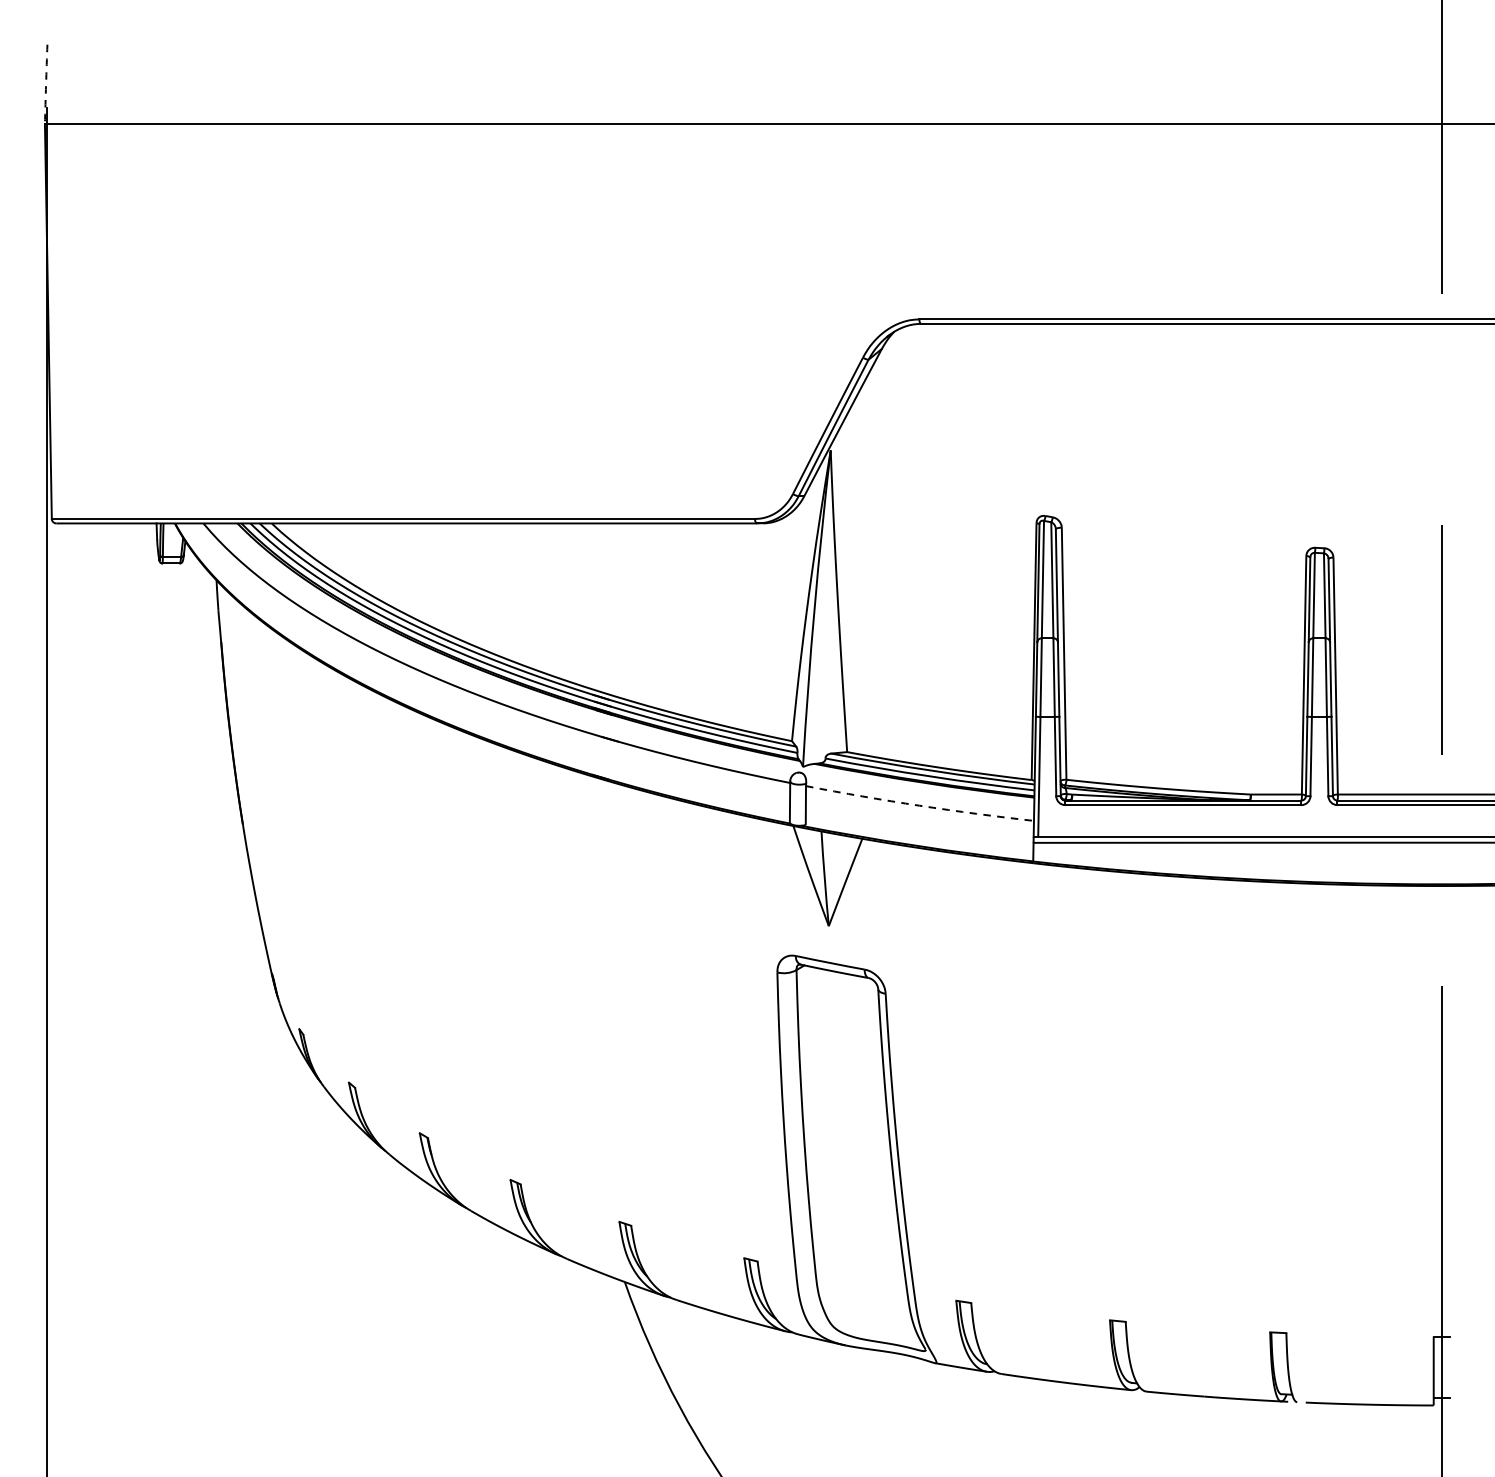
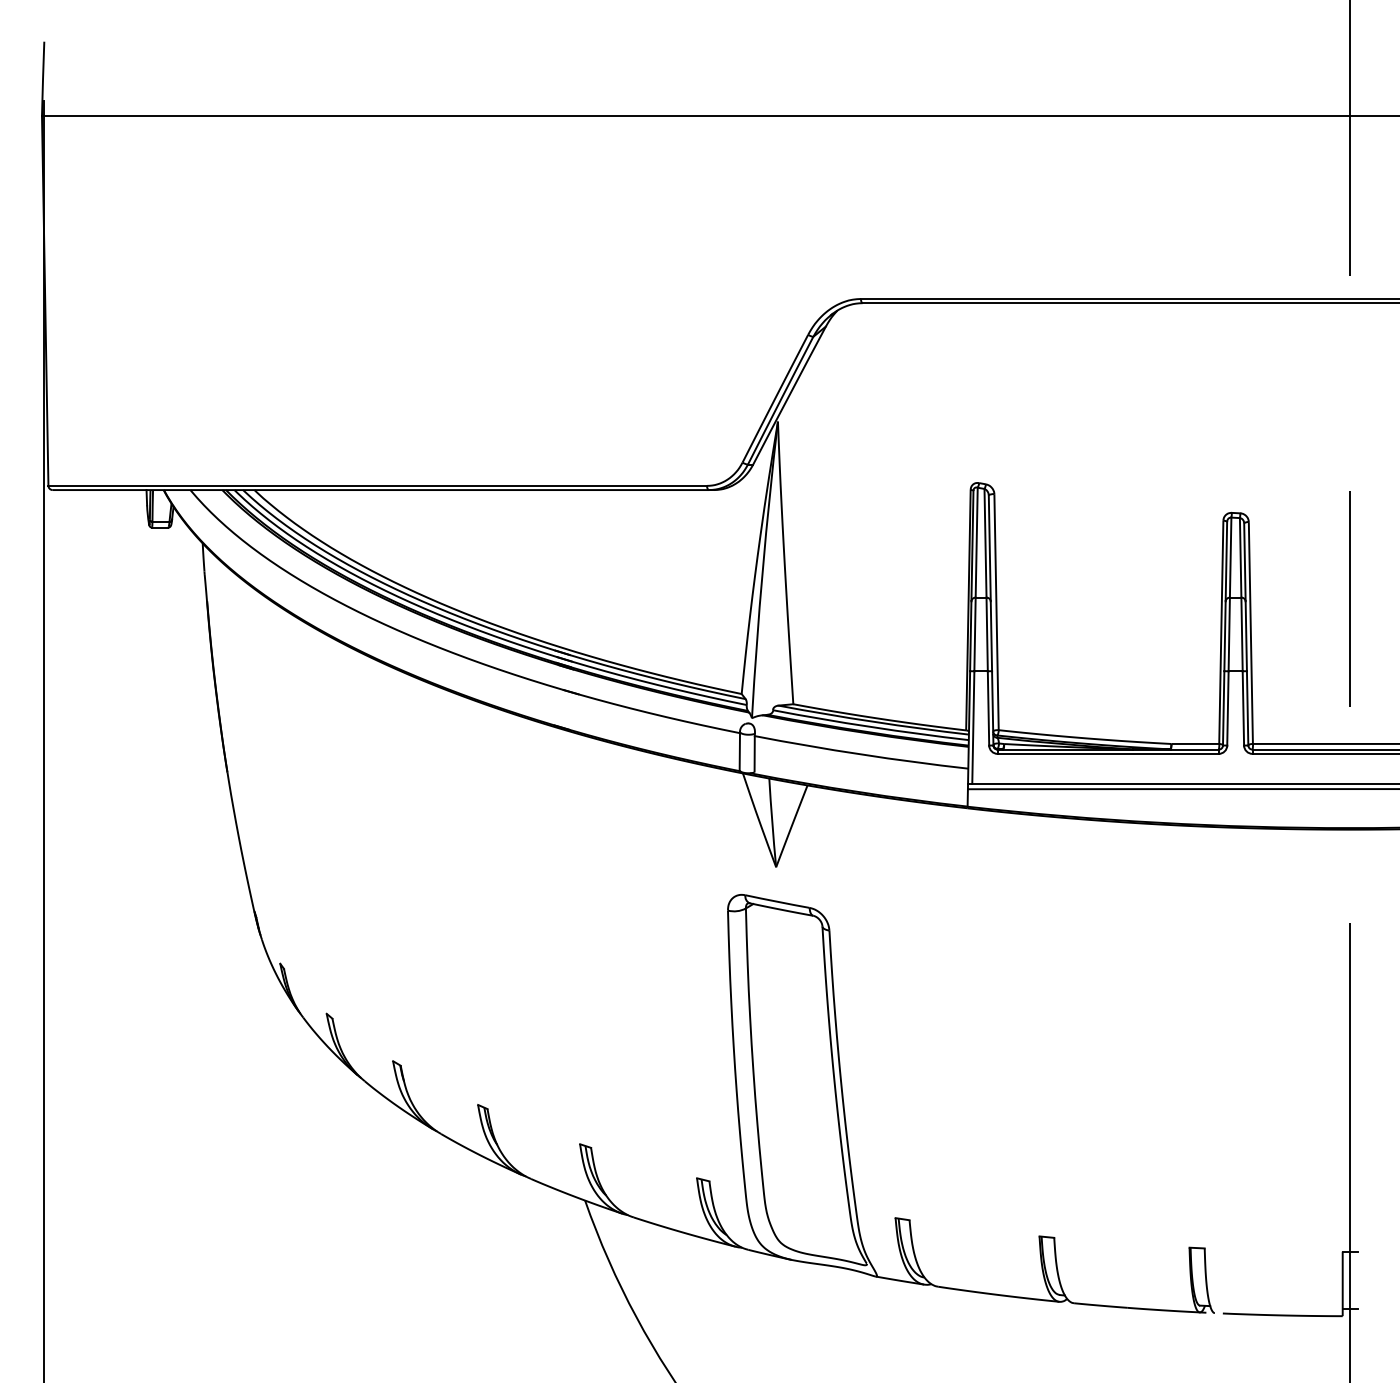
arc: (46, 83) -> (43, 78), dashed -> solid
arc: (919, 805) -> (861, 754), dashed -> solid

